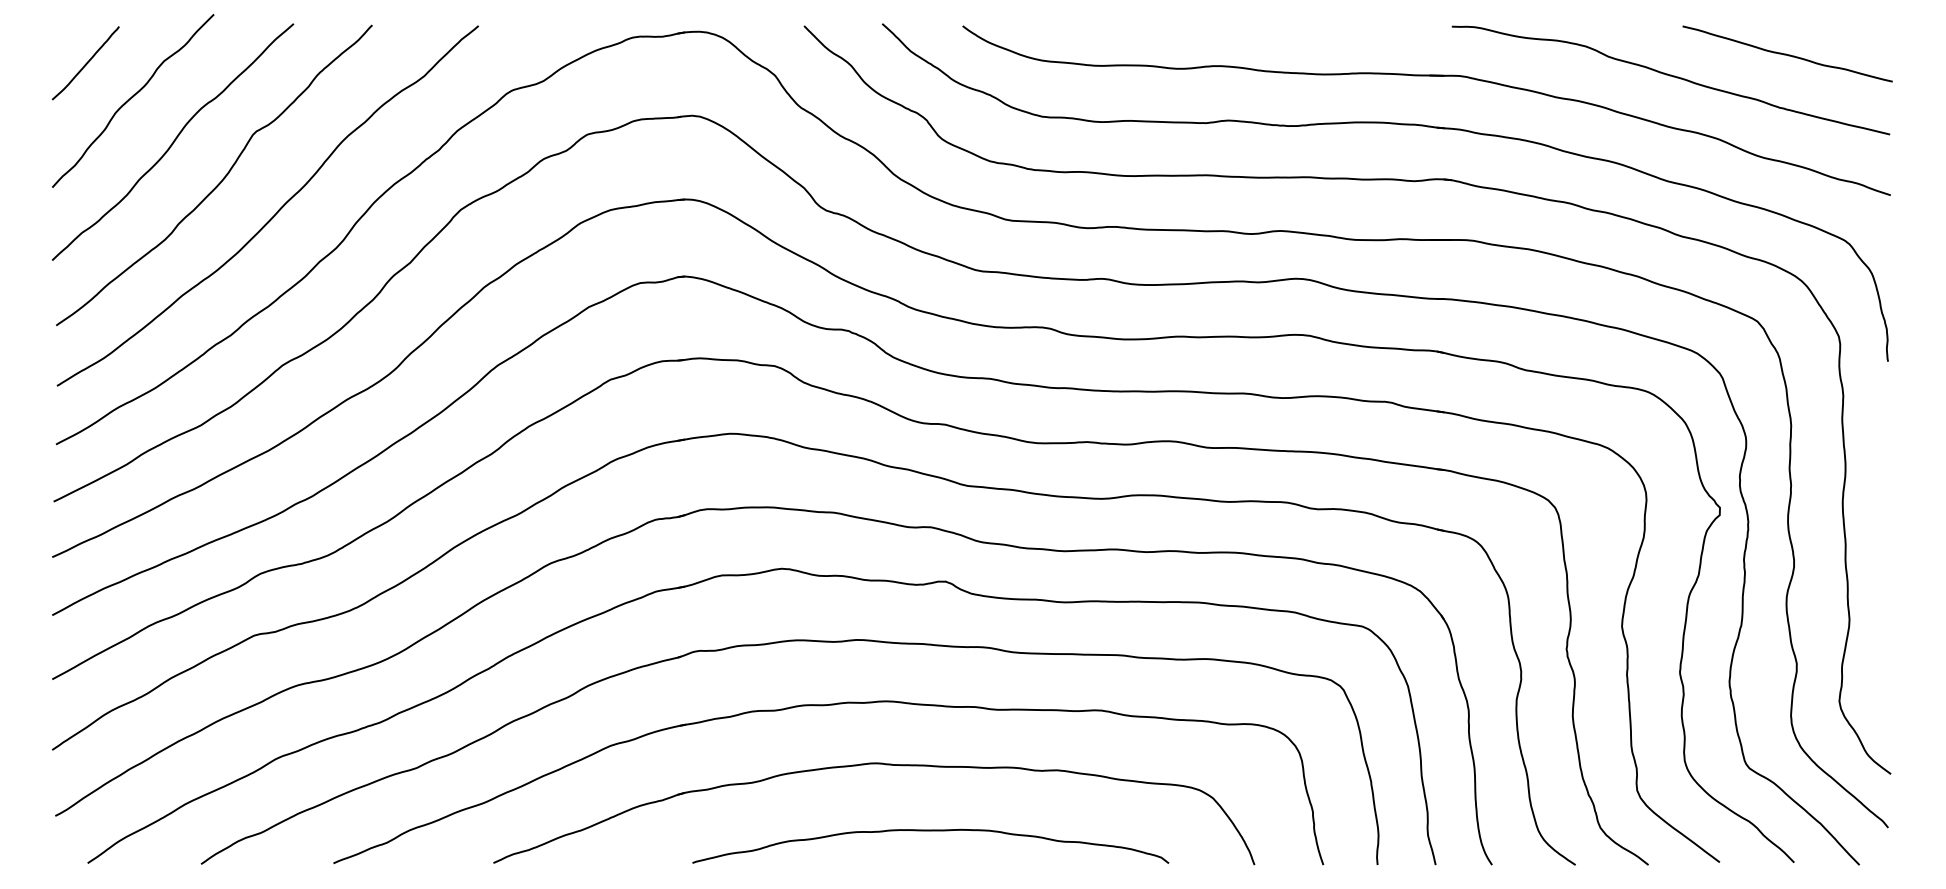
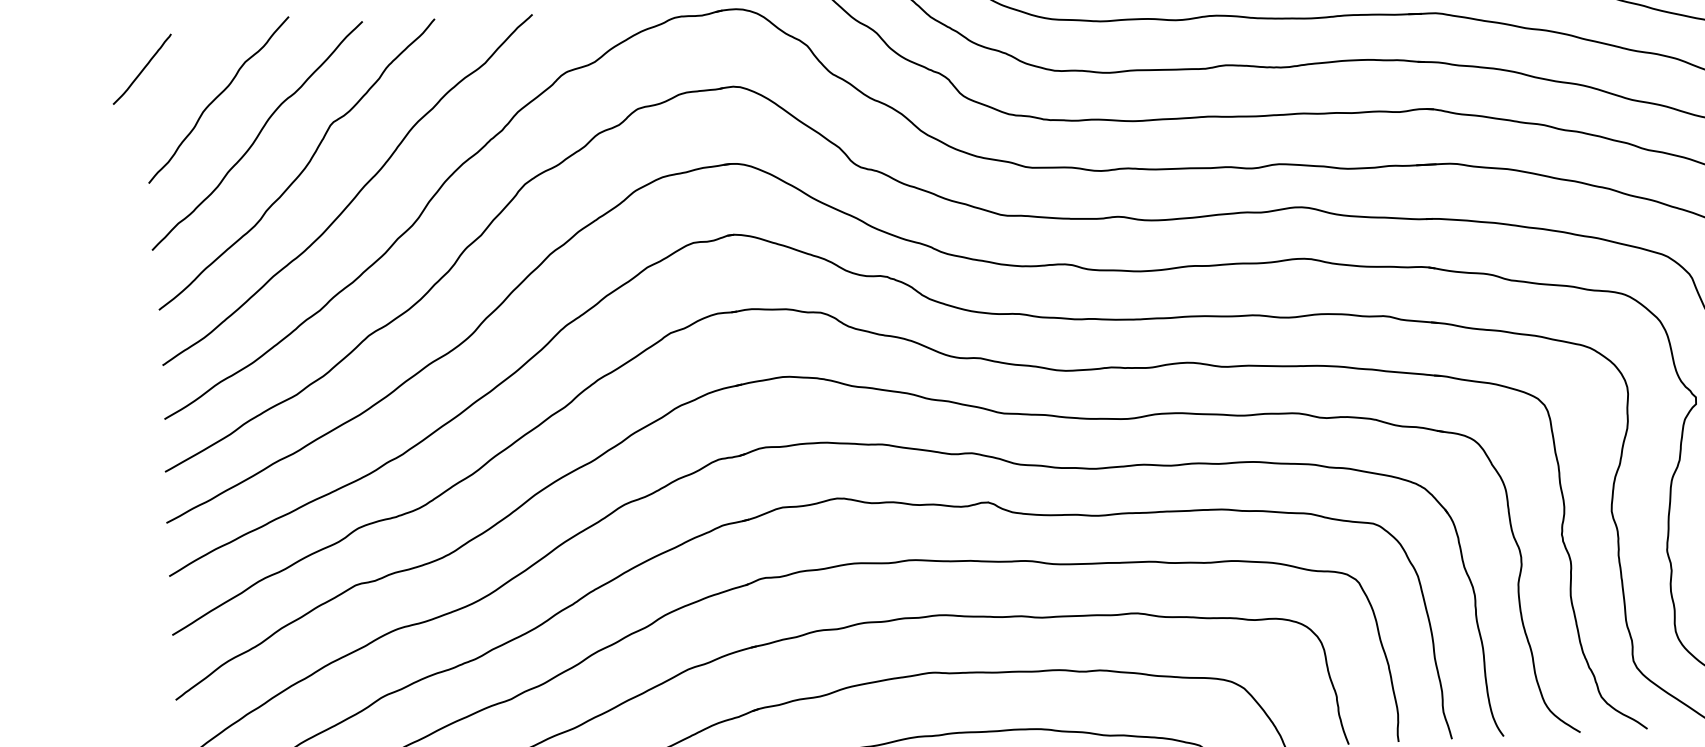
curve: (85, 63) -> (141, 69), moved

